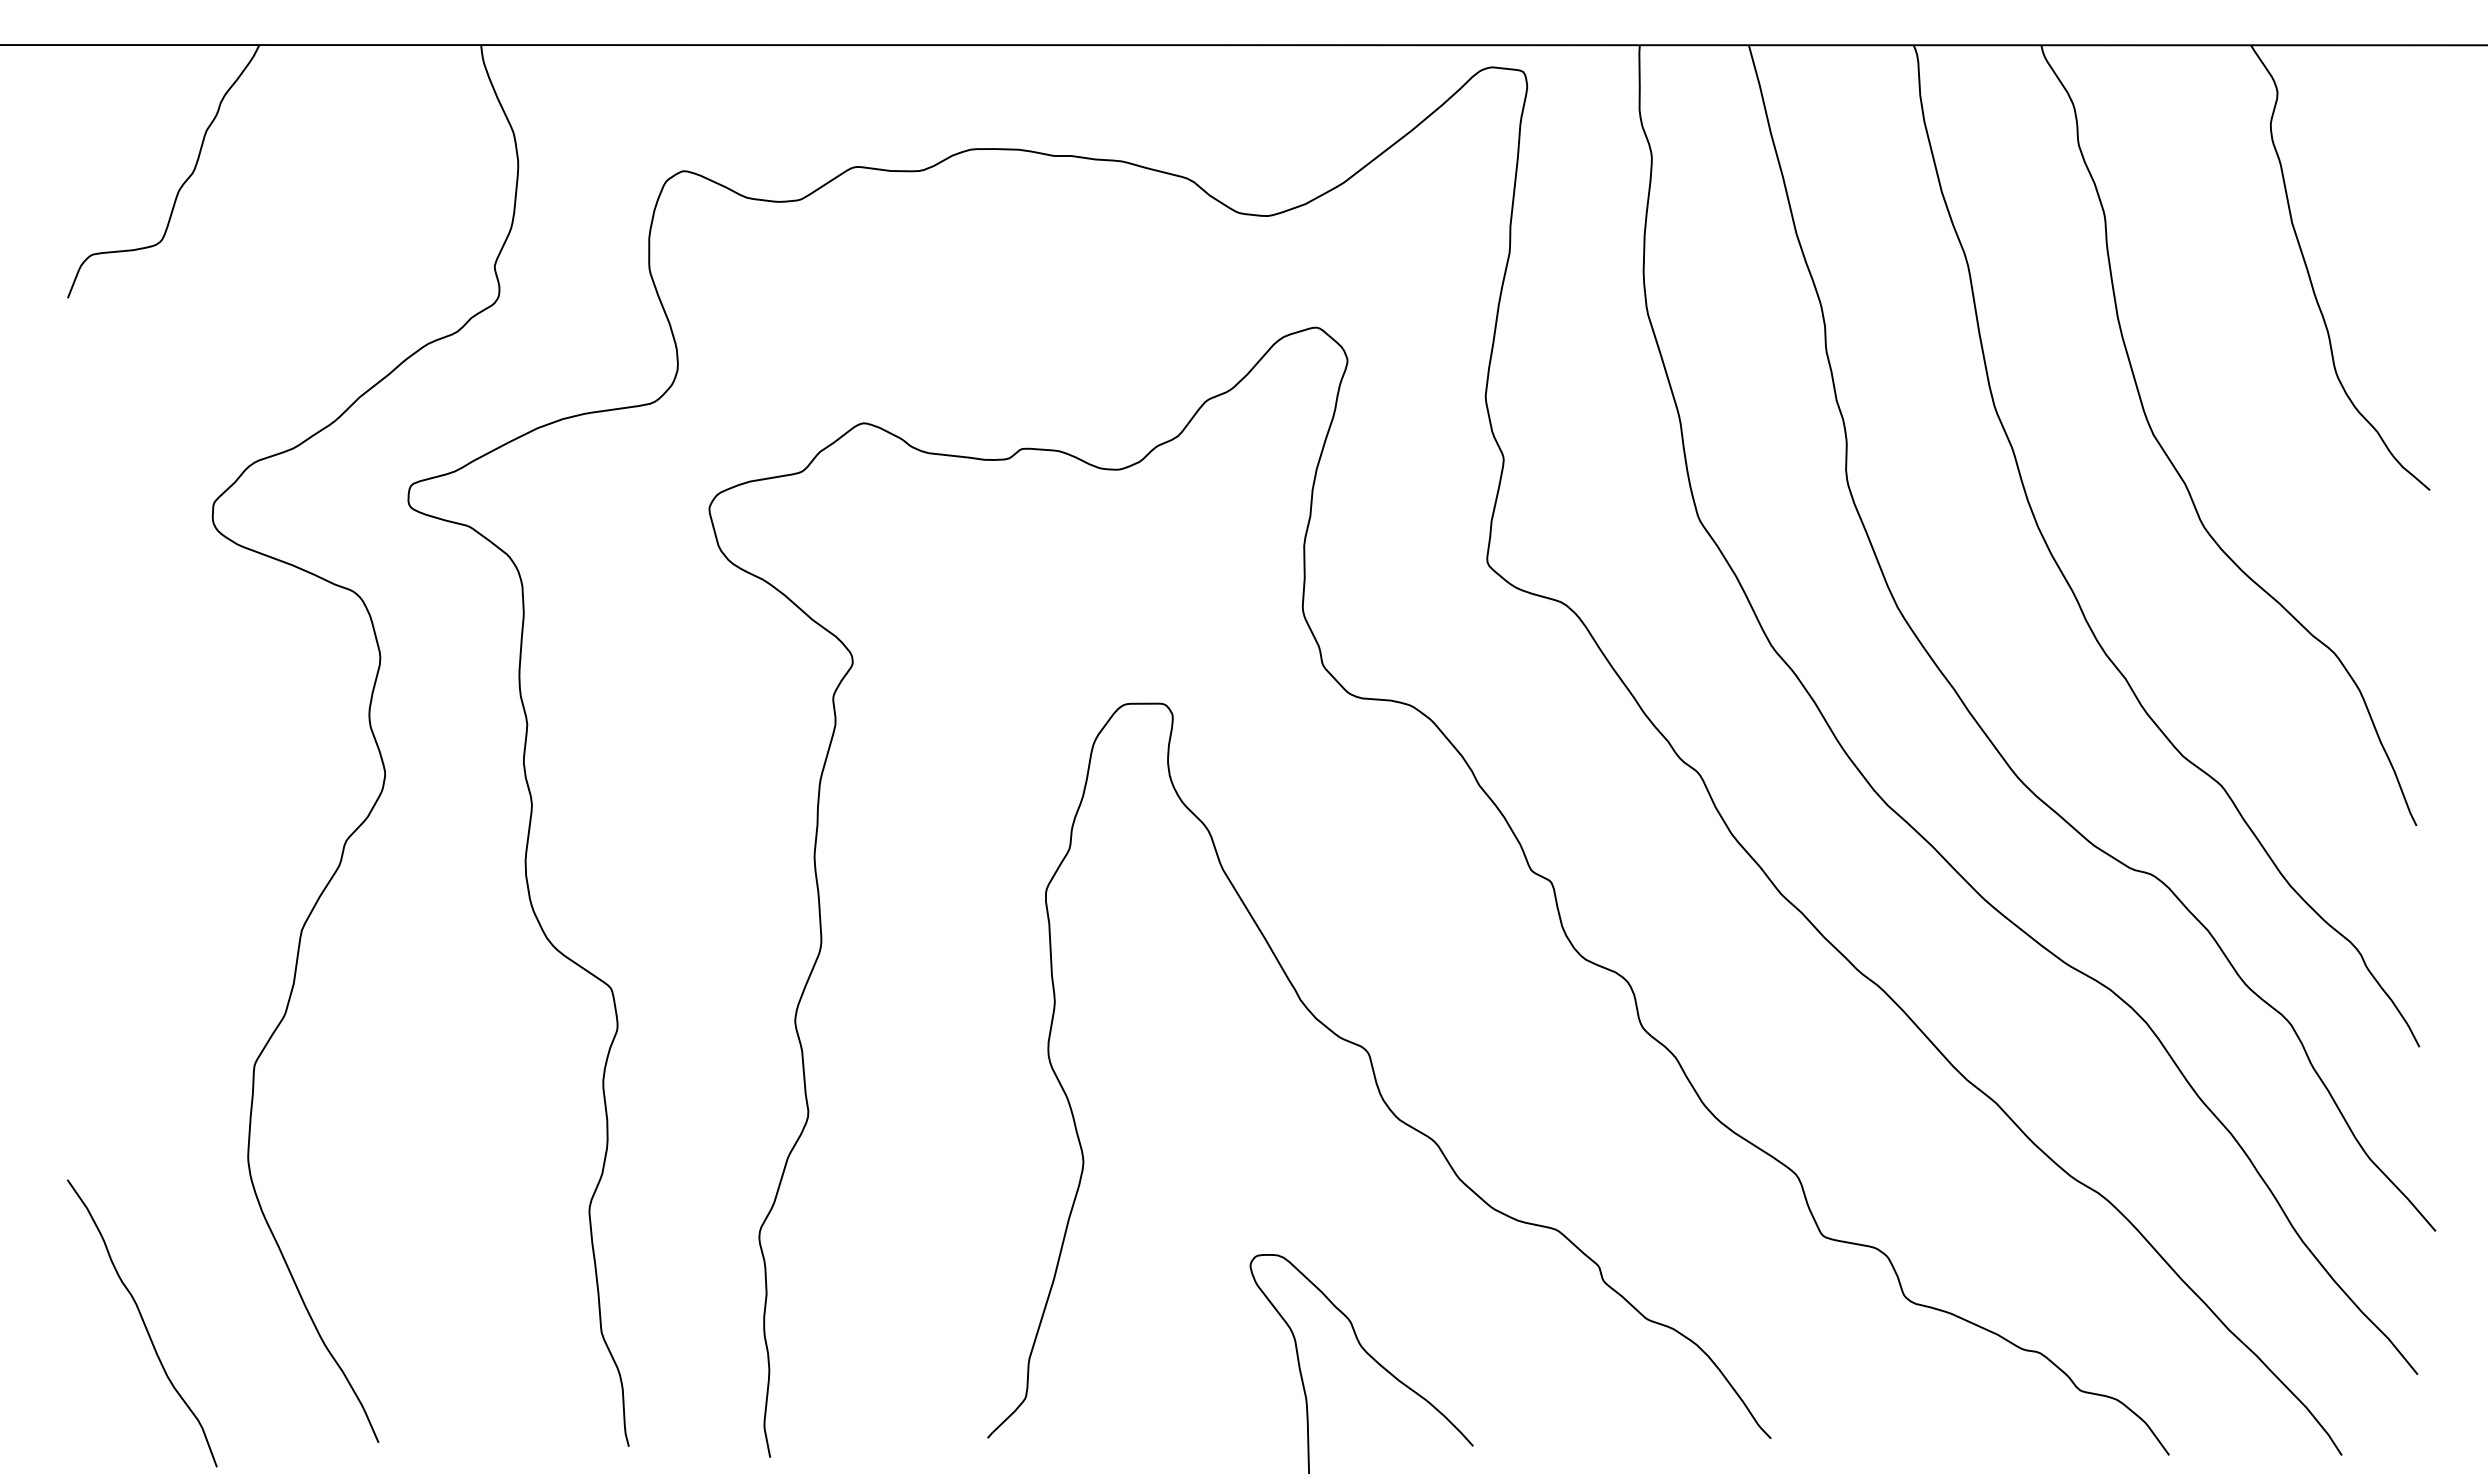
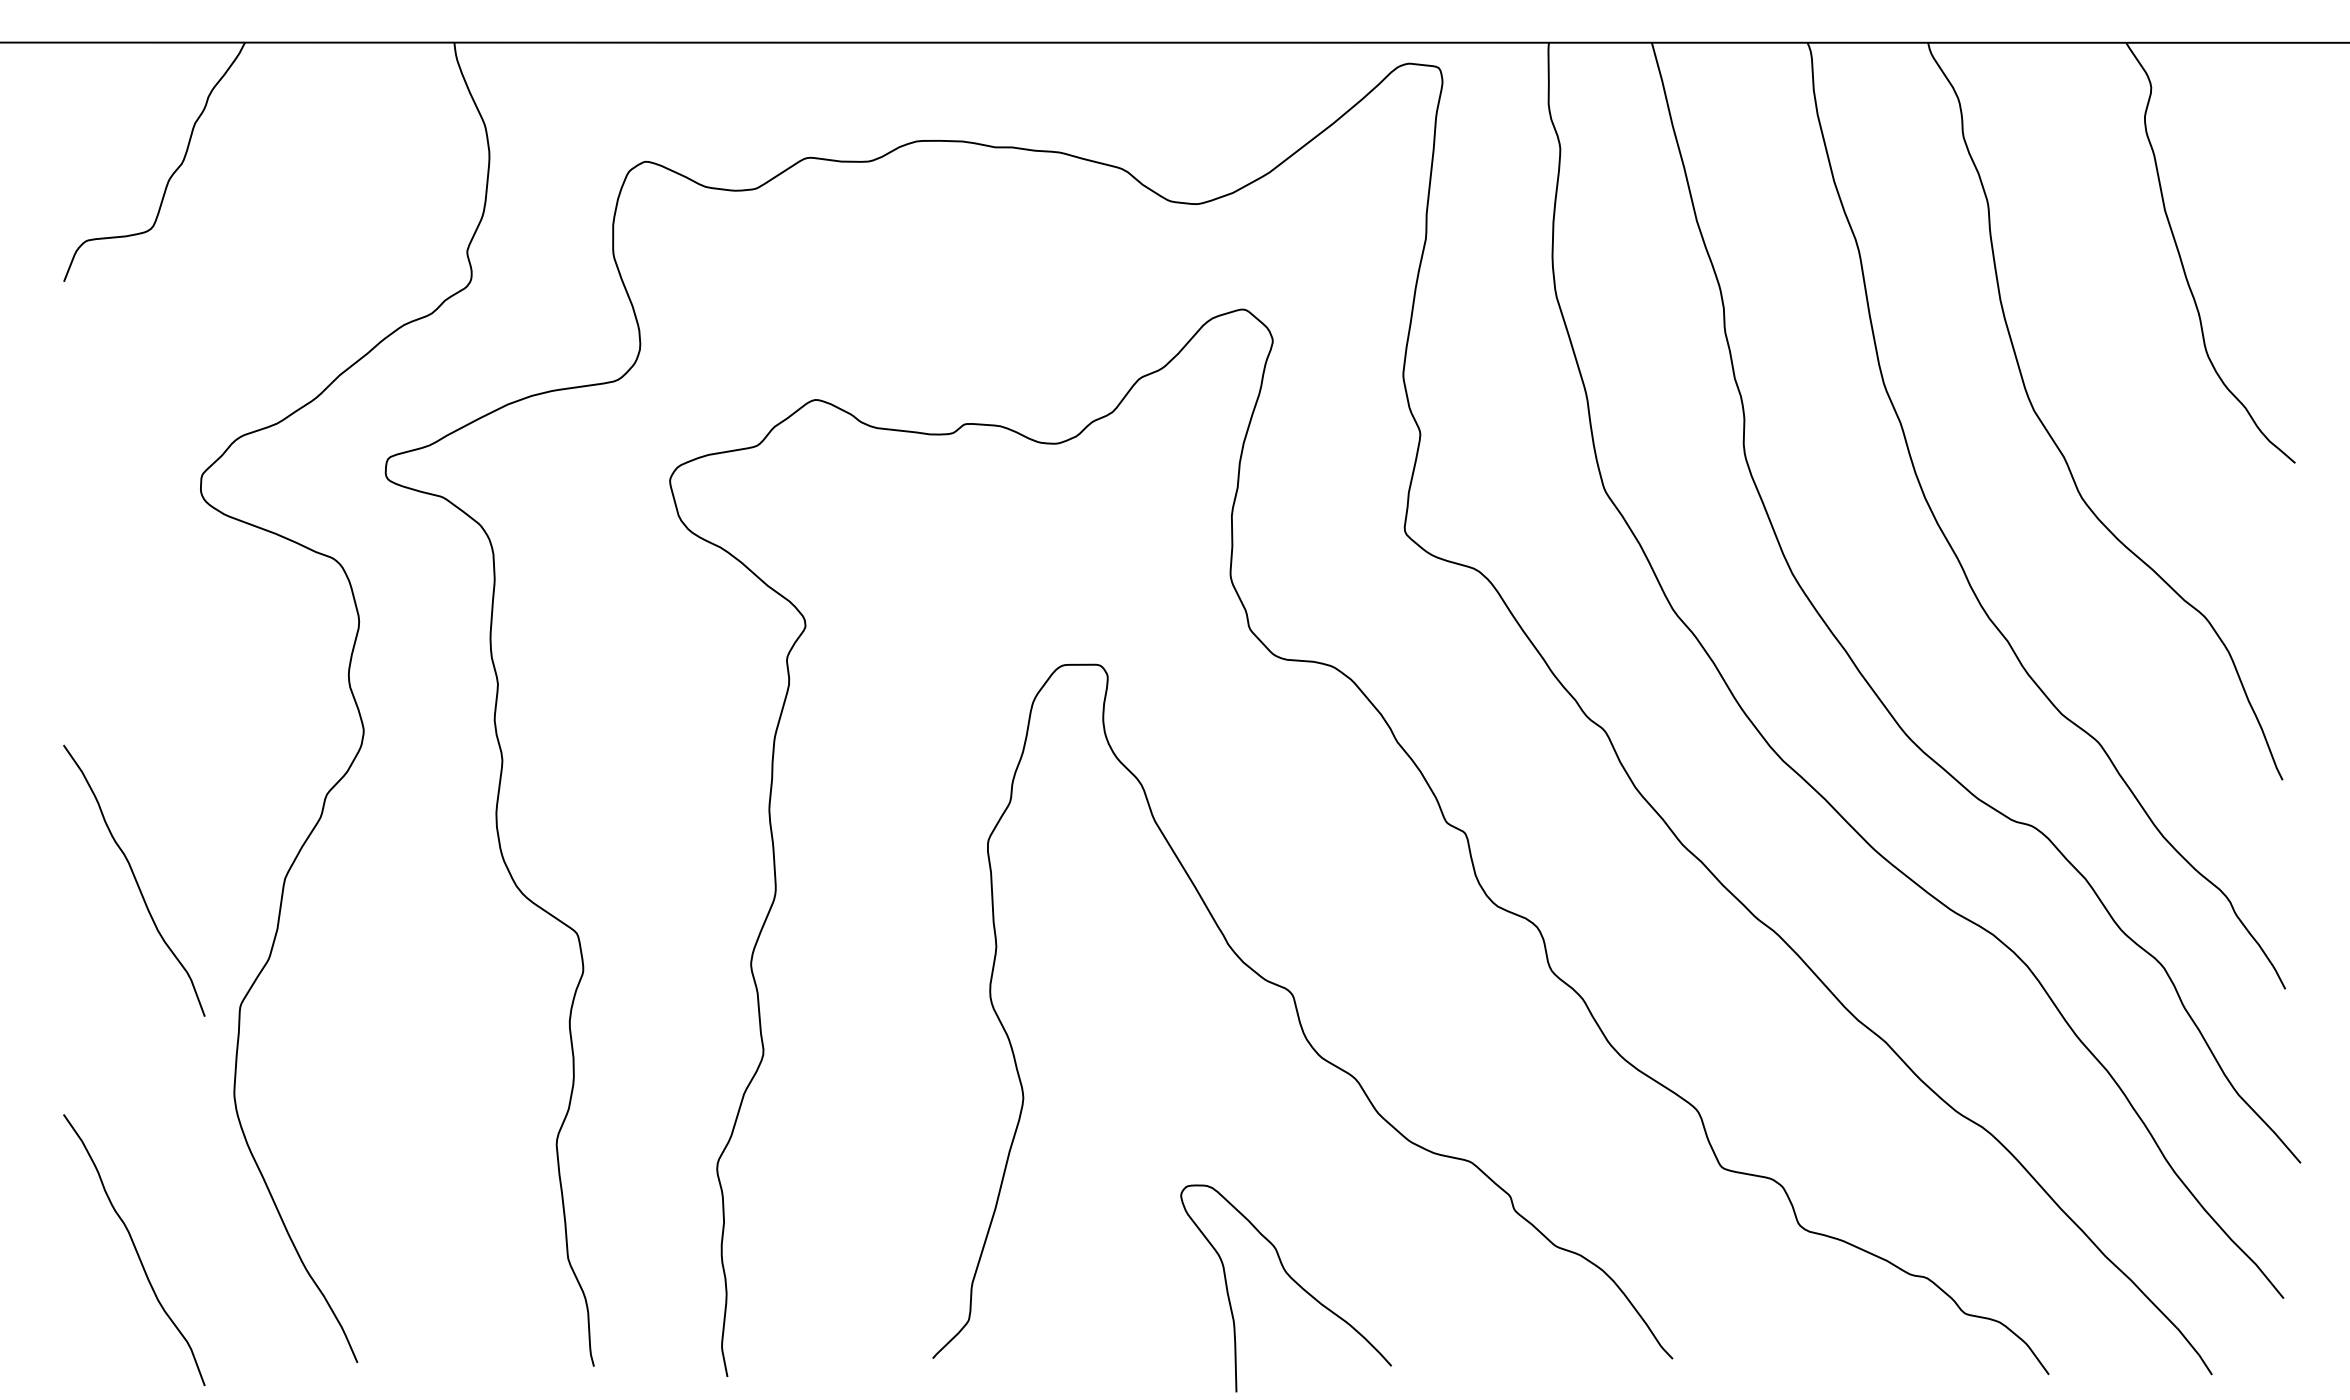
curve: (142, 931) -> (134, 879), added

